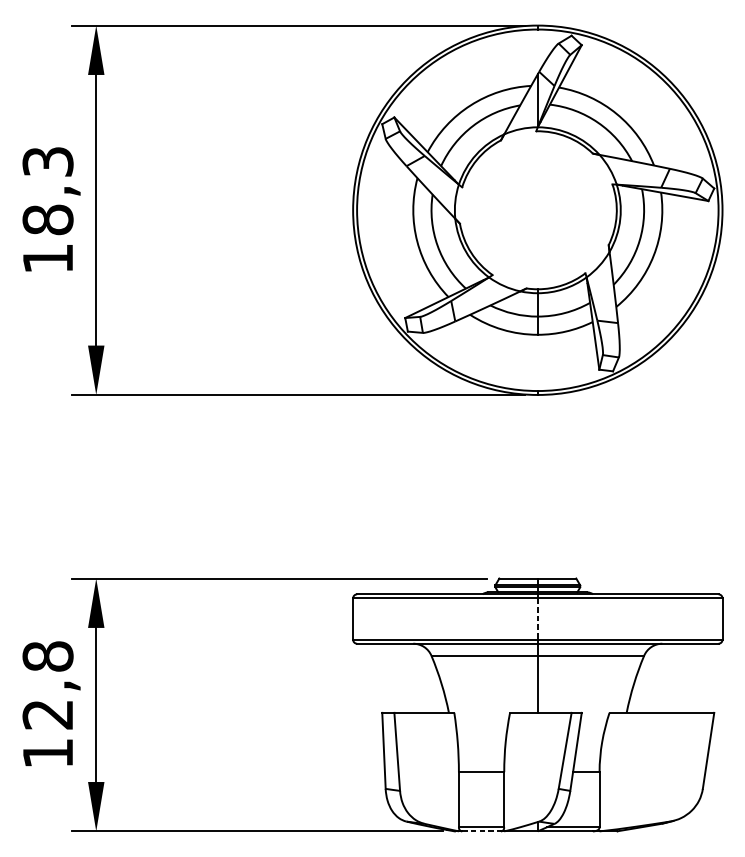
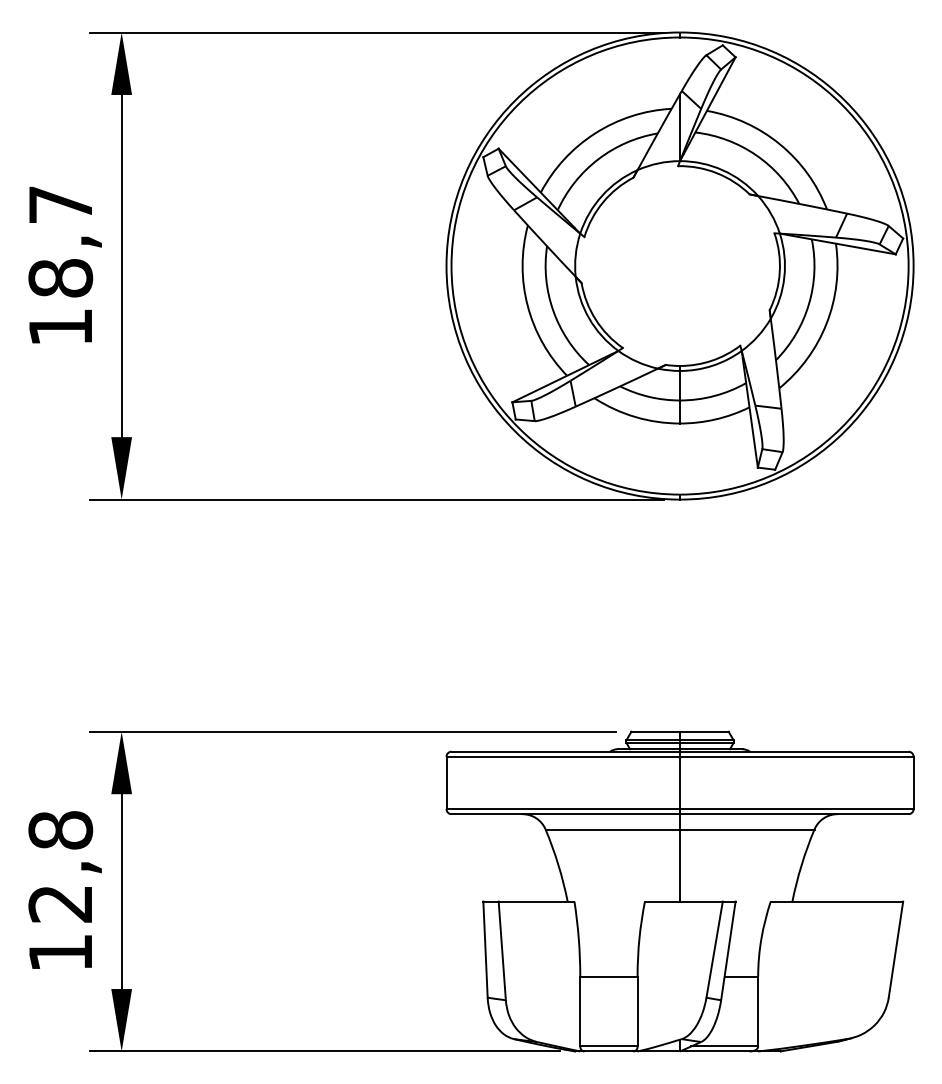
text: (47, 161) -> (60, 204), 18,3 -> 18,7
line: (538, 619) -> (680, 783), dashed -> solid
line: (481, 831) -> (608, 1051), dashed -> solid

